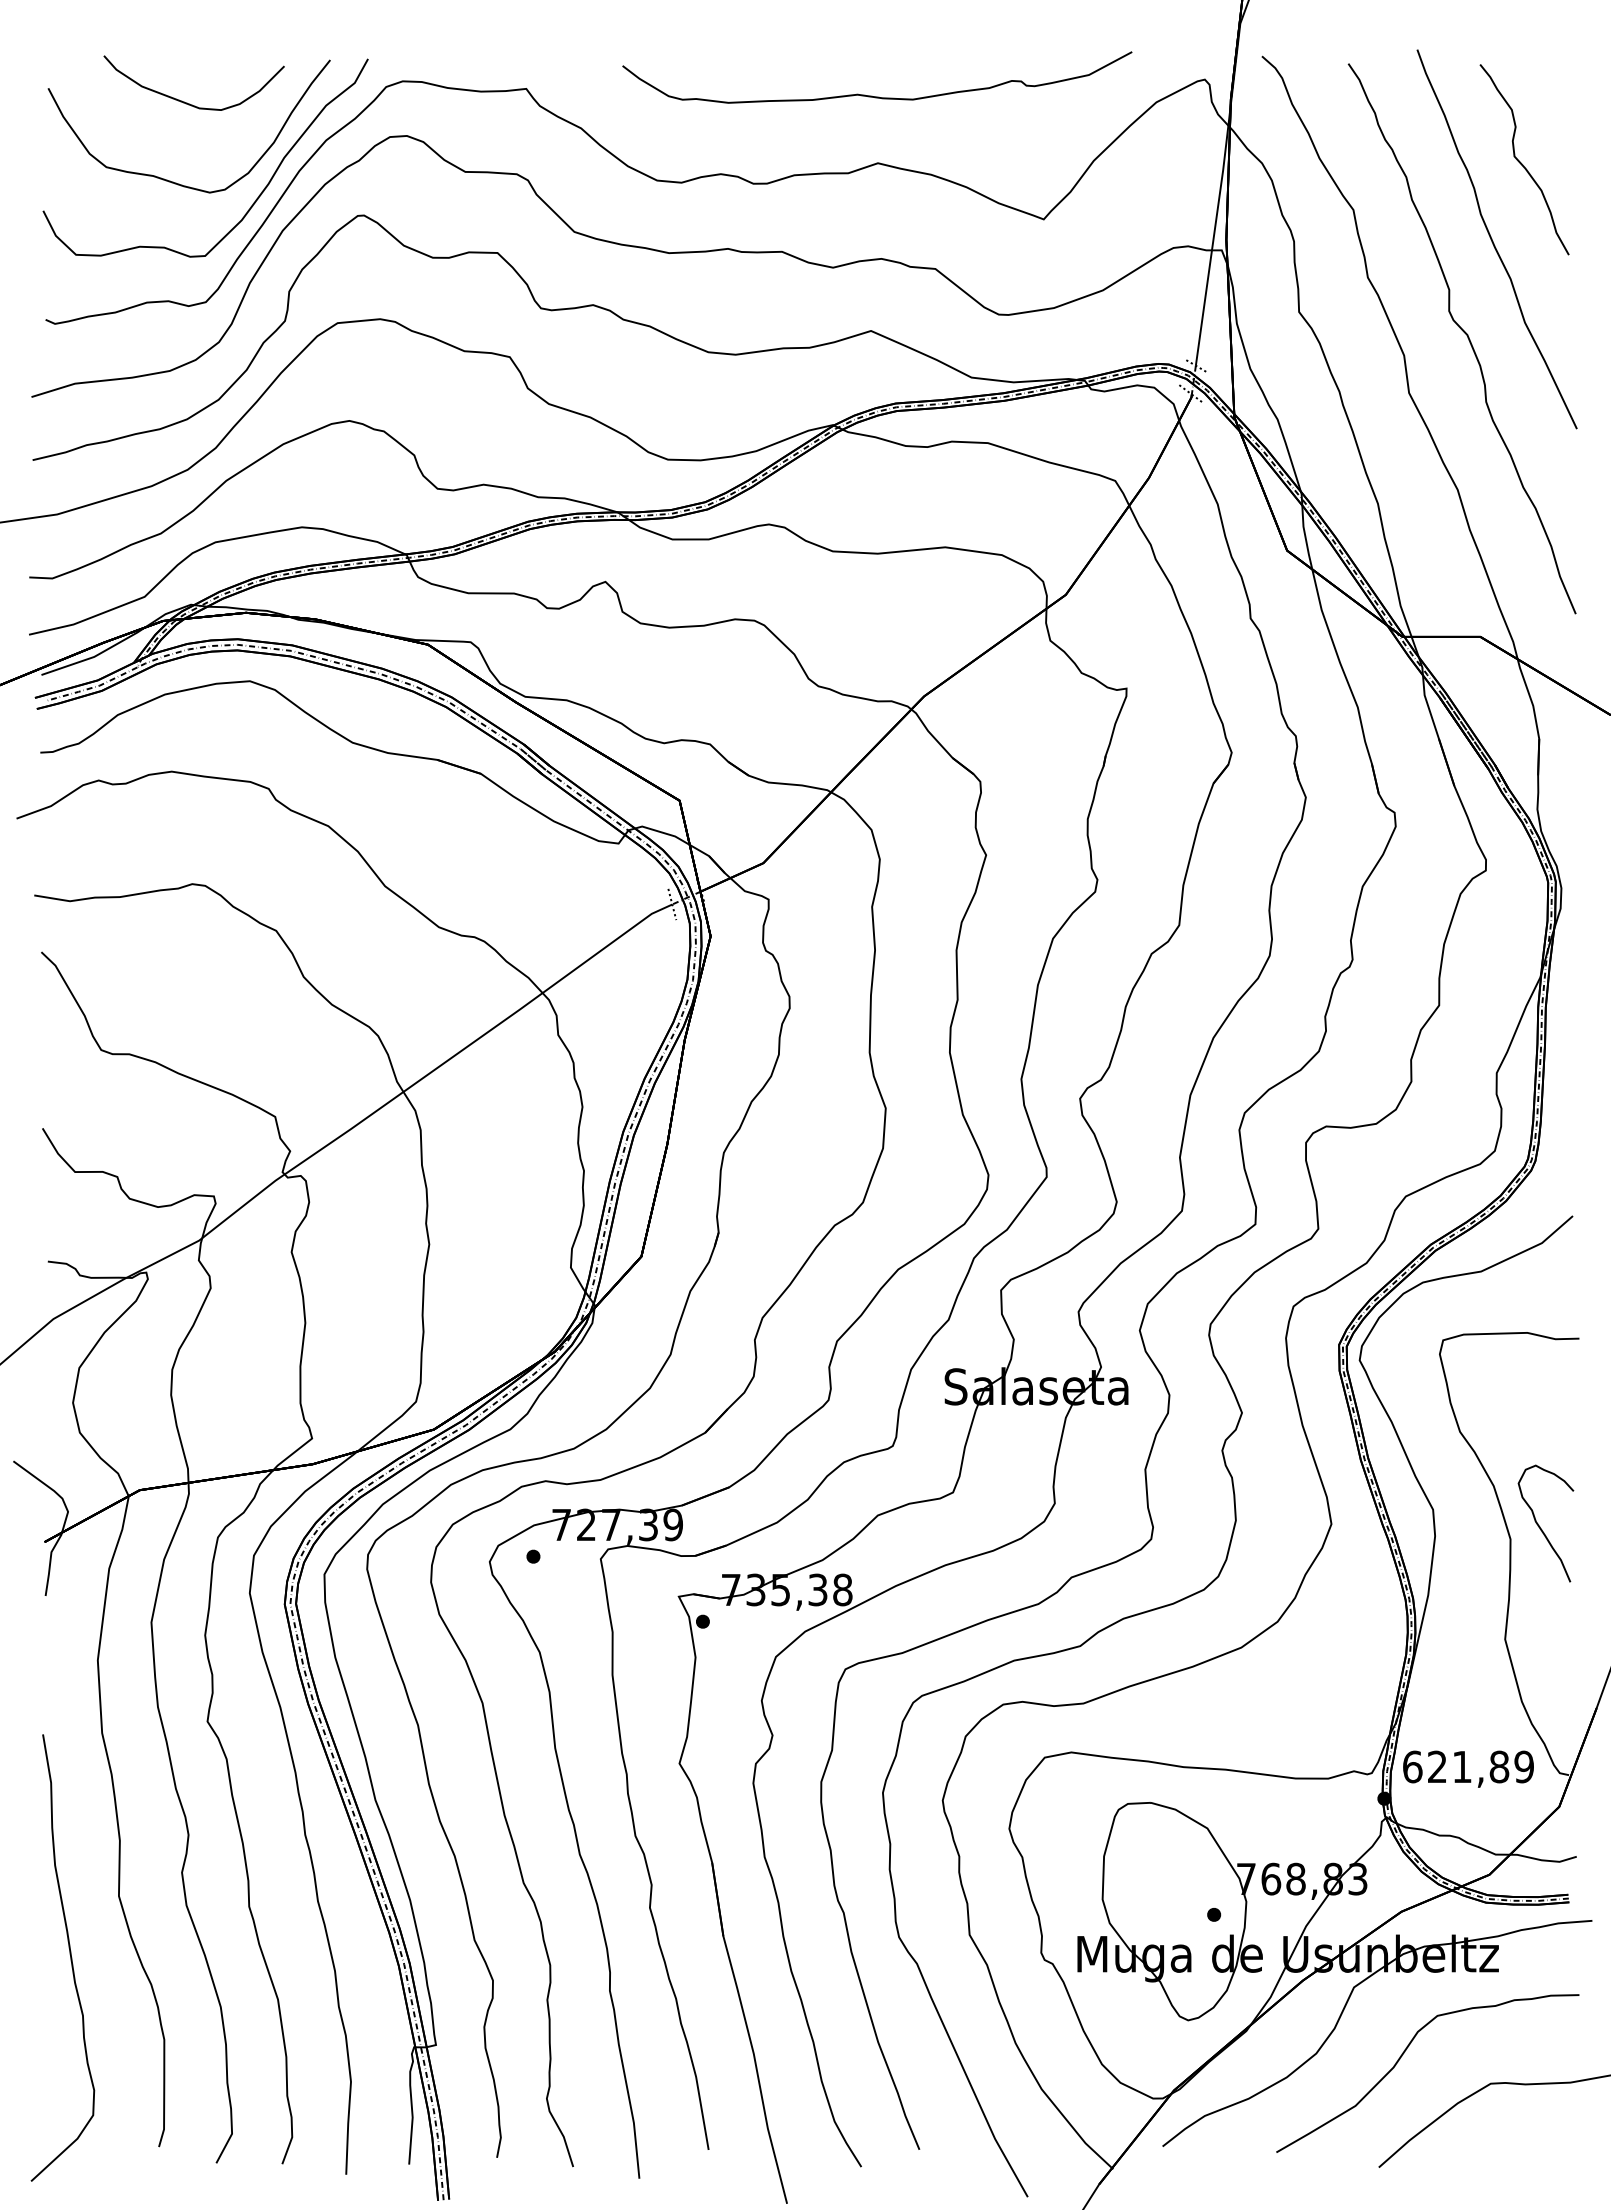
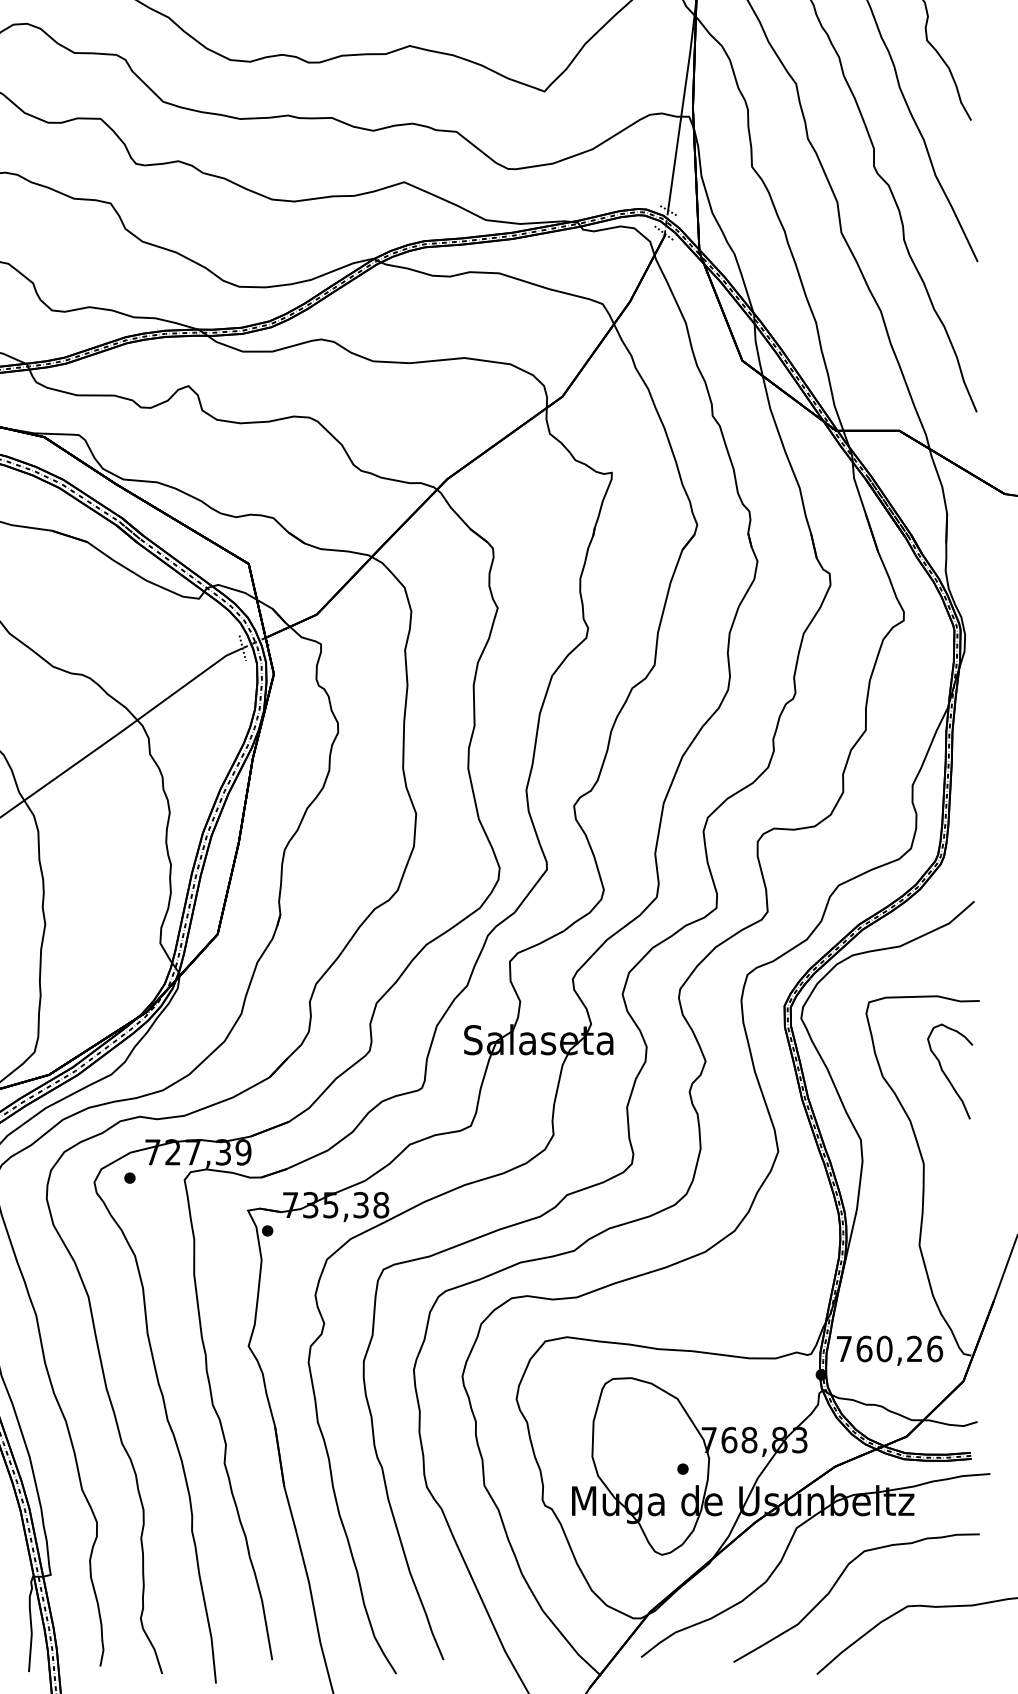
curve: (1540, 1526) -> (945, 1073), moved
text: (1468, 1766) -> (889, 1348), 621,89 -> 760,26

